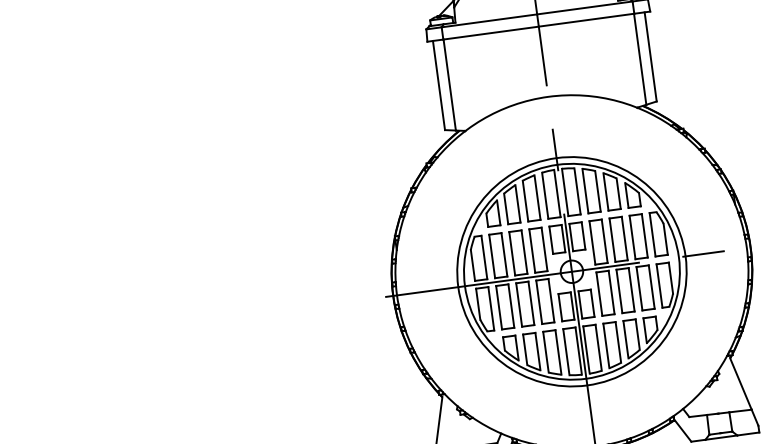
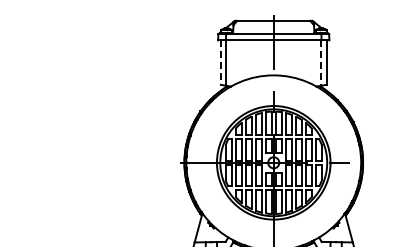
line: (640, 60) -> (321, 63), solid -> dashed
line: (438, 87) -> (220, 63), solid -> dashed

